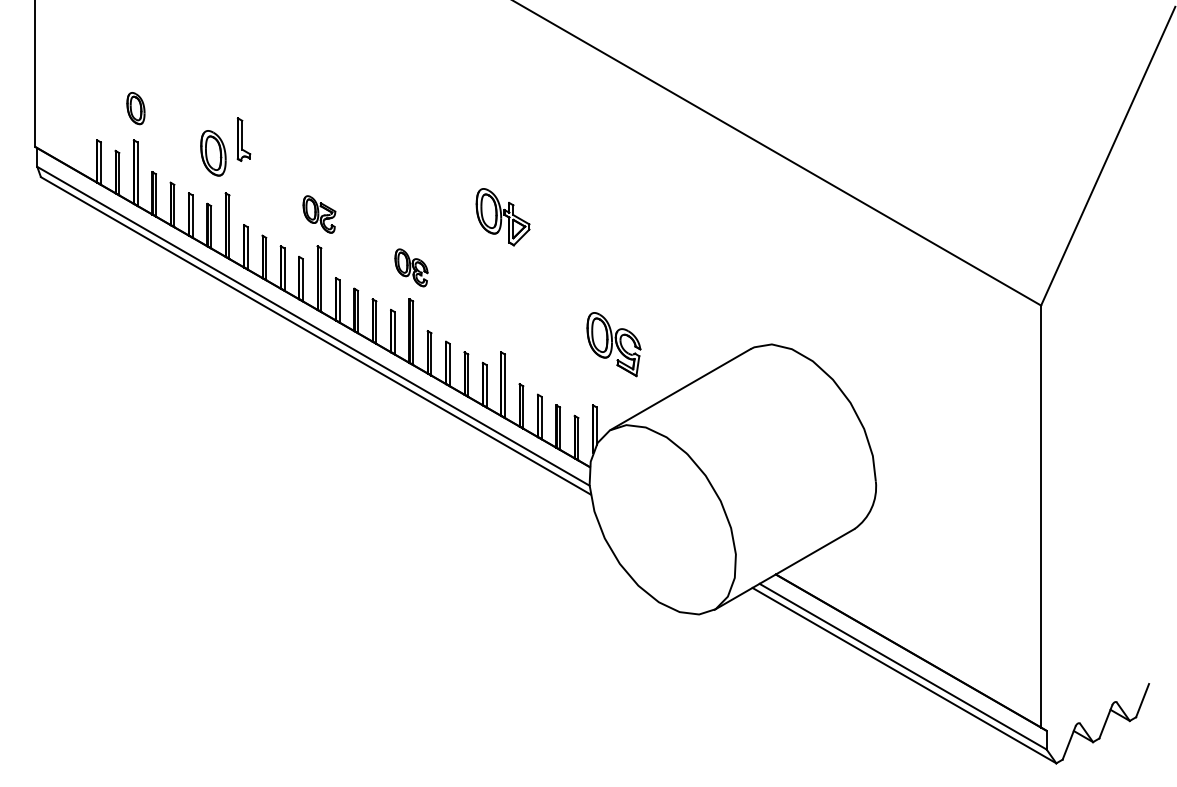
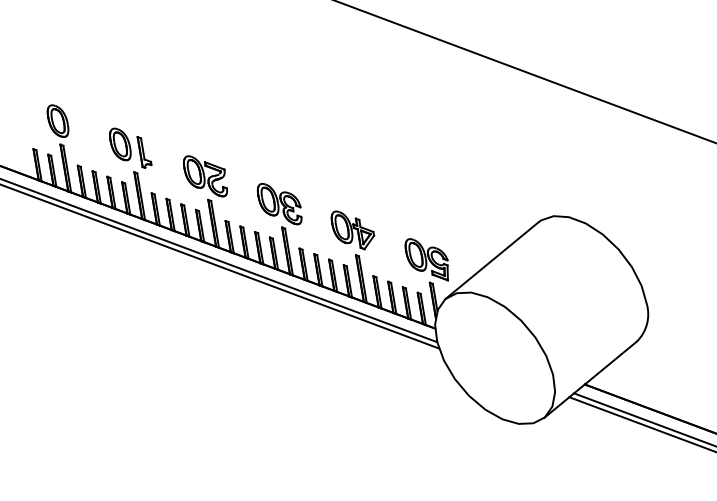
part: (135, 108) -> (57, 121), size x1.43
part: (243, 139) -> (144, 151), moved
part: (319, 214) -> (205, 176), size x1.67
part: (502, 217) -> (352, 230), moved
part: (411, 267) -> (279, 203), size x1.67
part: (613, 344) -> (427, 260), moved

